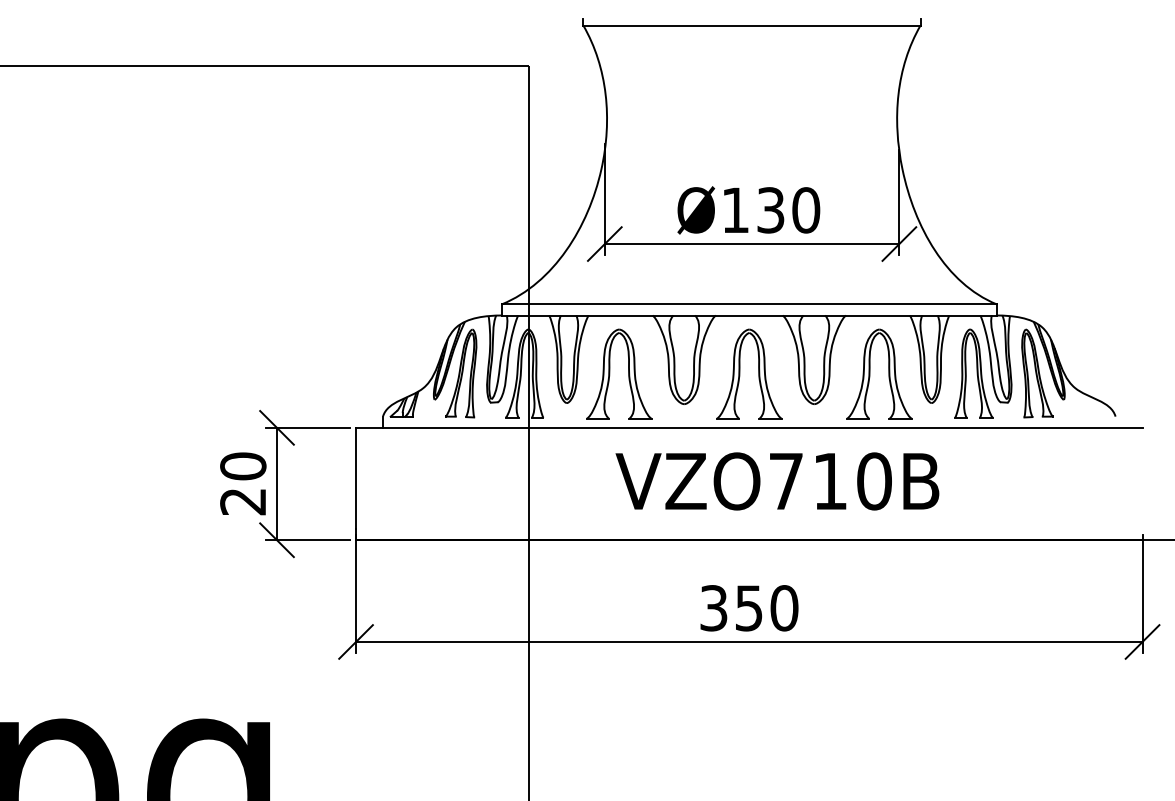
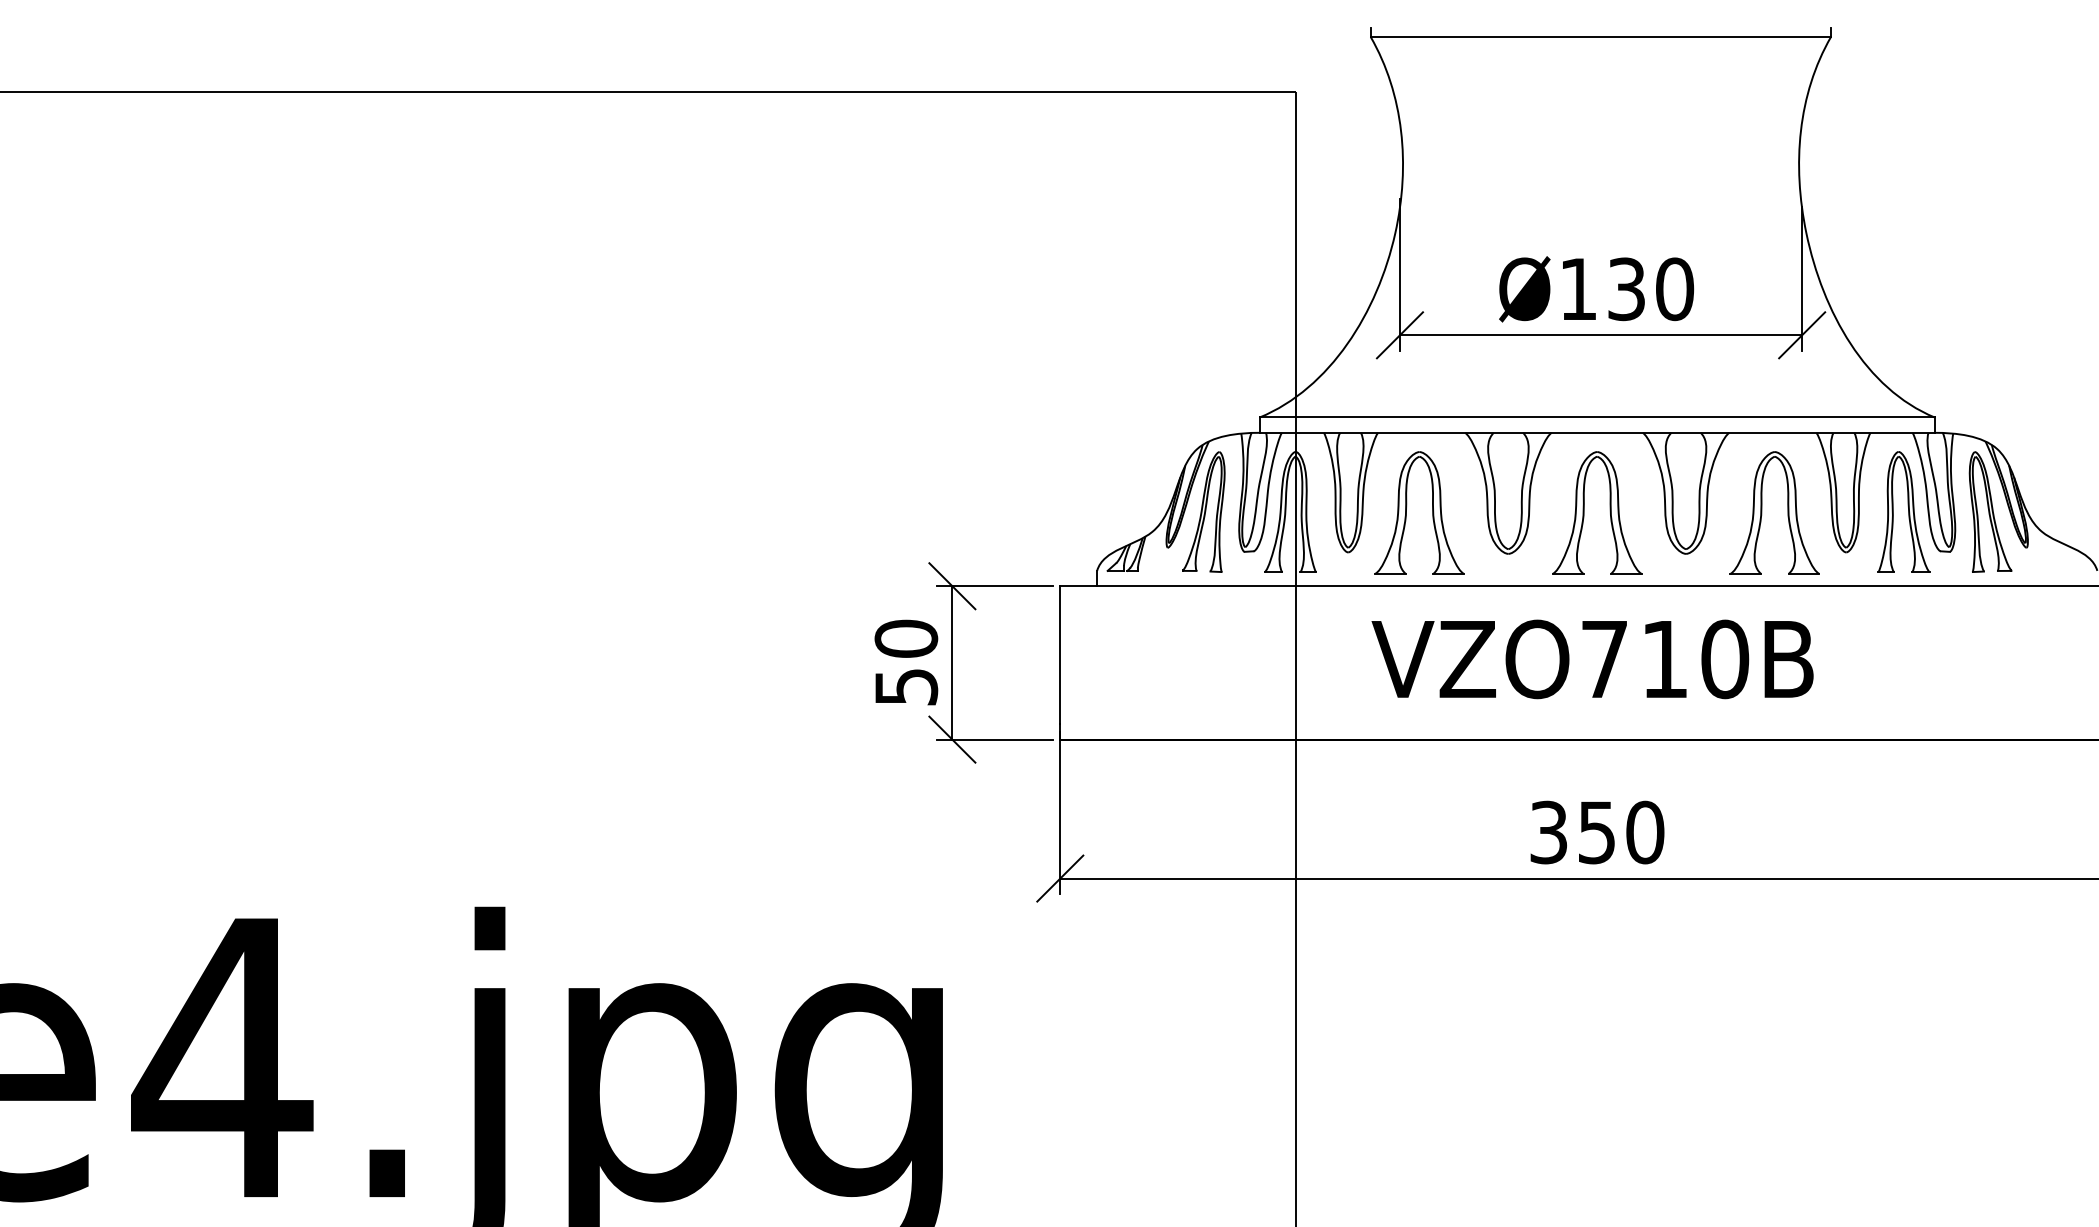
text: (777, 481) -> (1592, 659), moved
text: (243, 502) -> (906, 687), 20 -> 50

